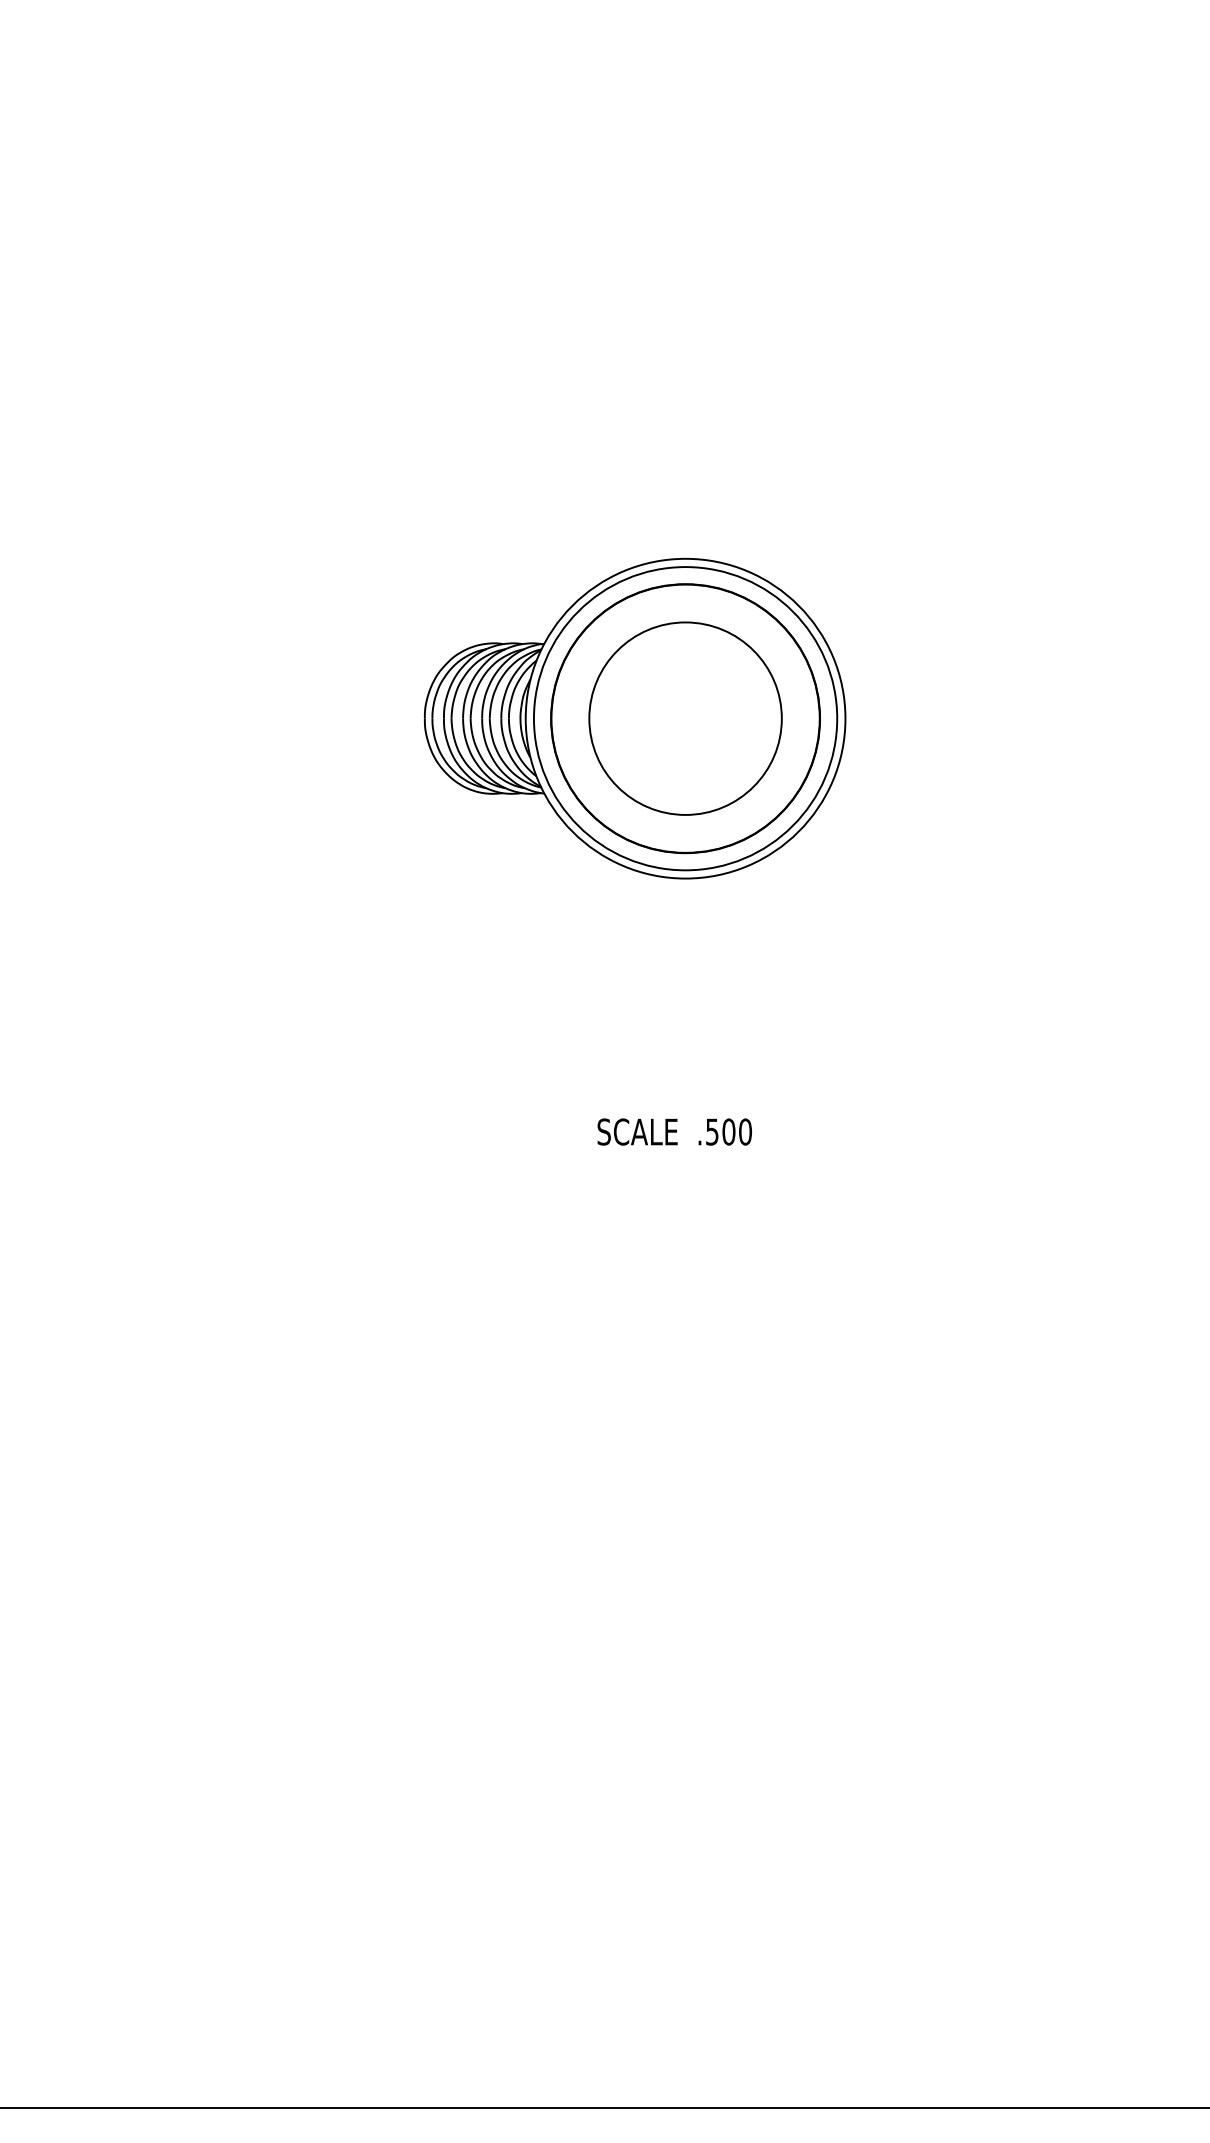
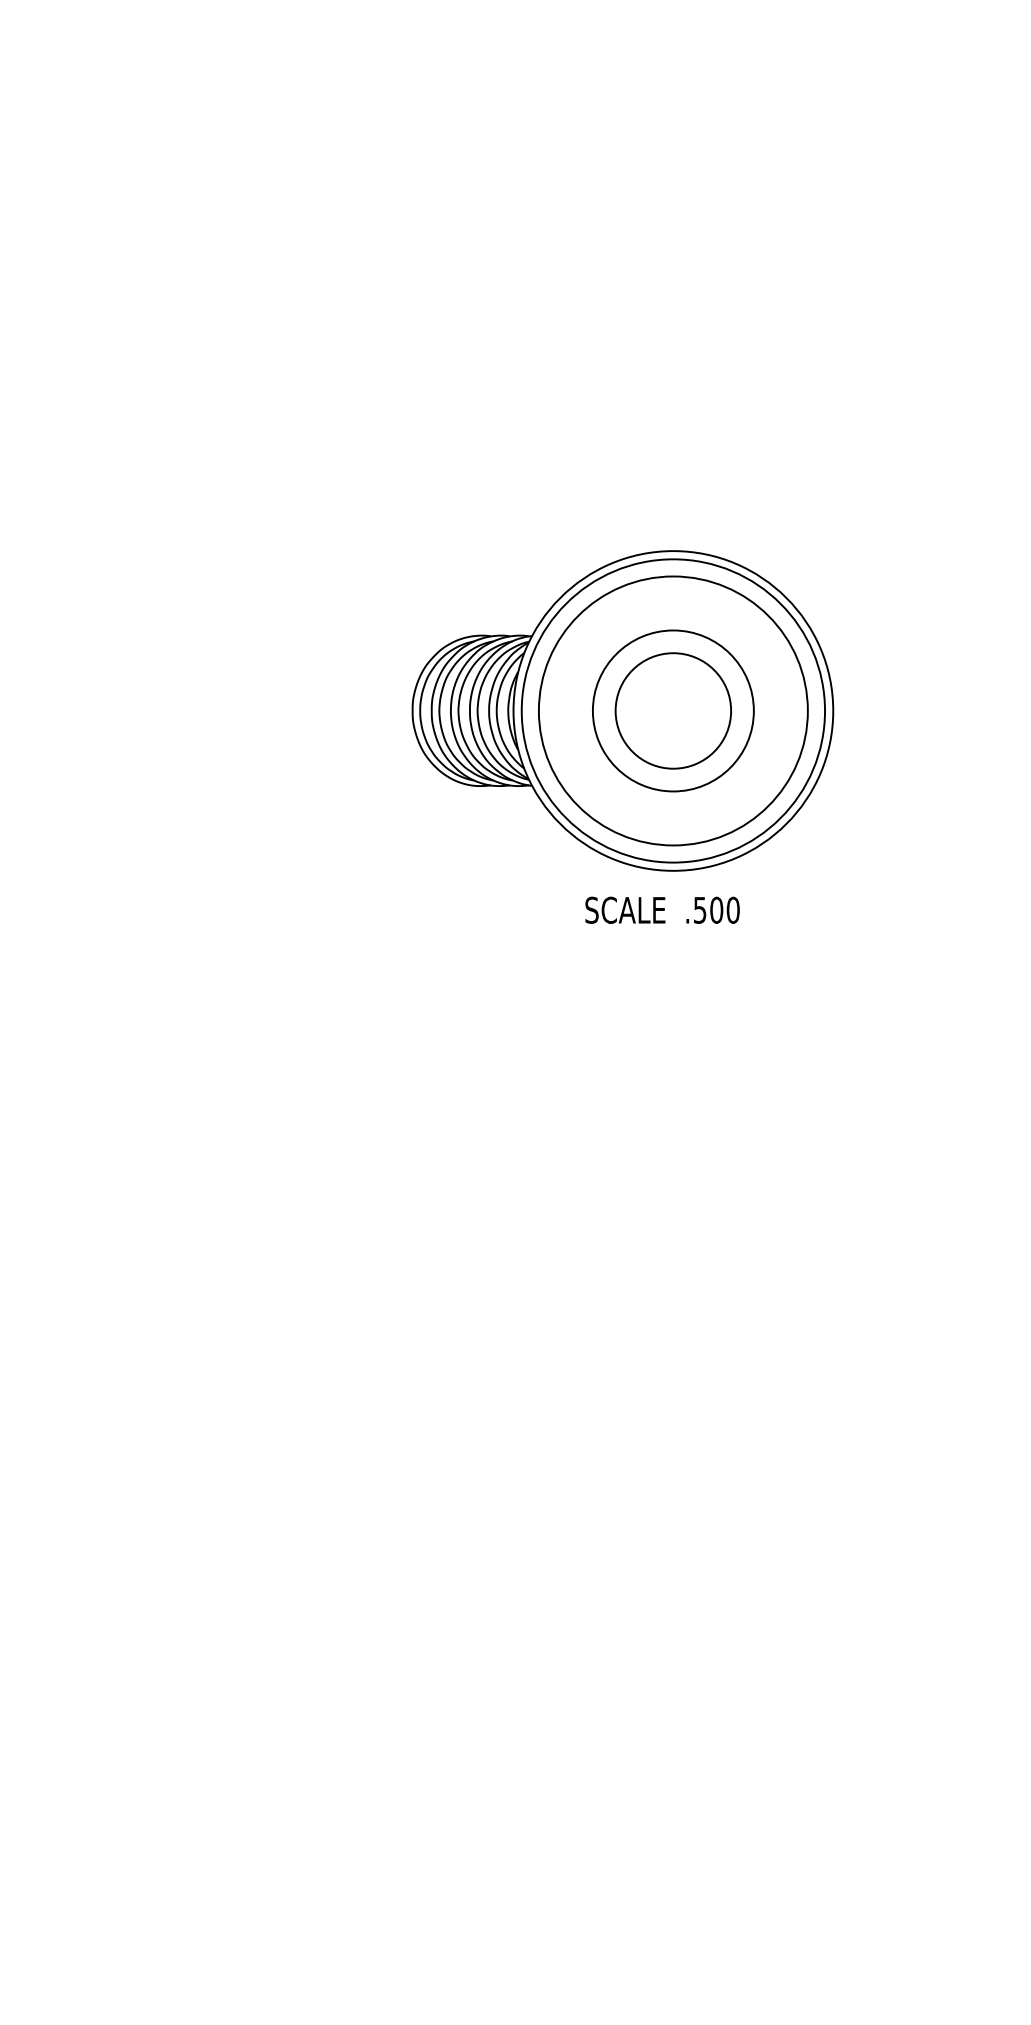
circle: (685, 718) -> (673, 710), size x0.6
circle: (685, 718) -> (673, 710), size x0.6
text: (674, 1131) -> (662, 909), moved

